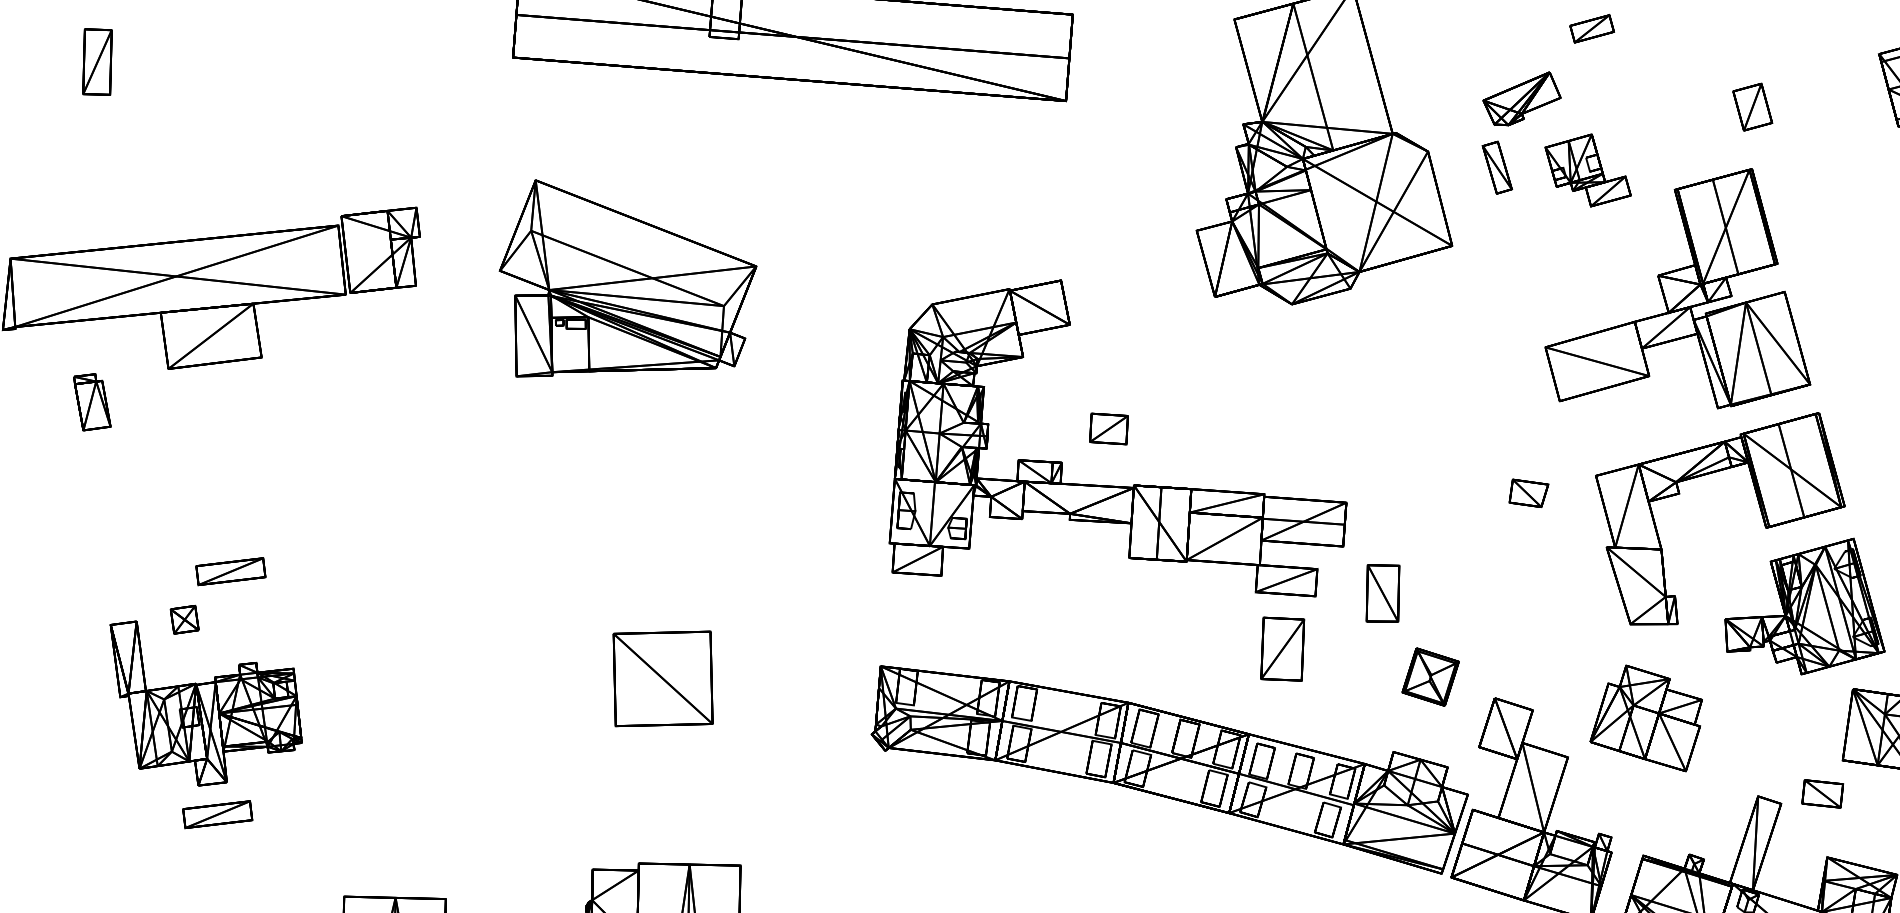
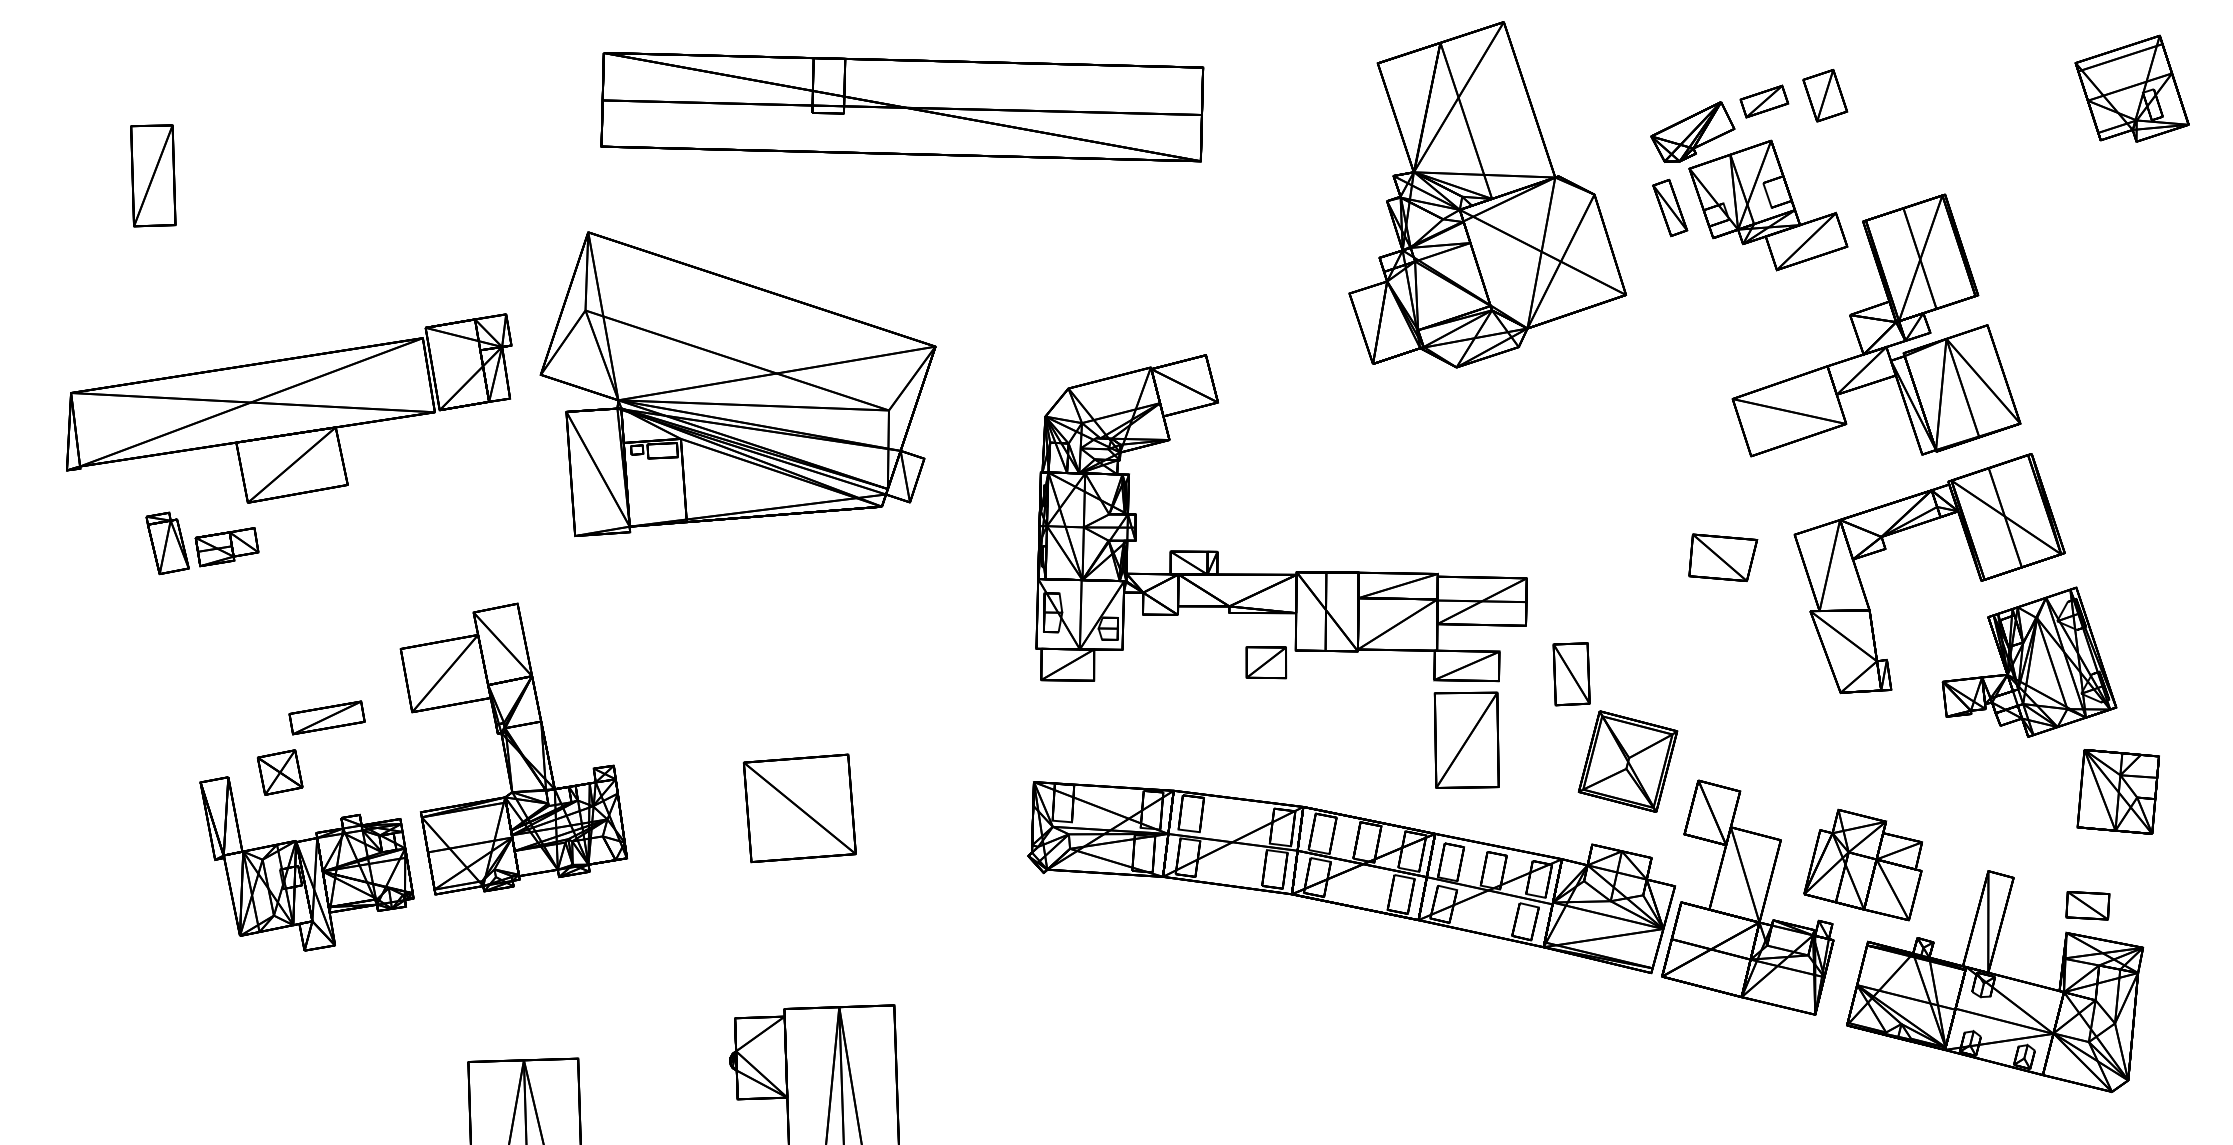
part: (1592, 28) -> (1764, 101), moved
part: (97, 61) -> (153, 175), size x1.43
part: (1752, 106) -> (1825, 95), moved
part: (1588, 170) -> (1768, 205), size x1.67
part: (626, 283) -> (737, 383), size x1.43
part: (146, 409) -> (226, 547), added
part: (1109, 428) -> (1266, 662), moved
part: (1529, 493) -> (1723, 557), size x1.67
part: (401, 609) -> (513, 748), added
part: (184, 619) -> (279, 772), size x1.43
part: (1282, 648) -> (1466, 739), size x1.43
part: (1430, 677) -> (1627, 761), size x1.67
part: (1645, 717) -> (1862, 864), moved
part: (1822, 793) -> (2087, 905), moved
part: (217, 814) -> (326, 980), removed

